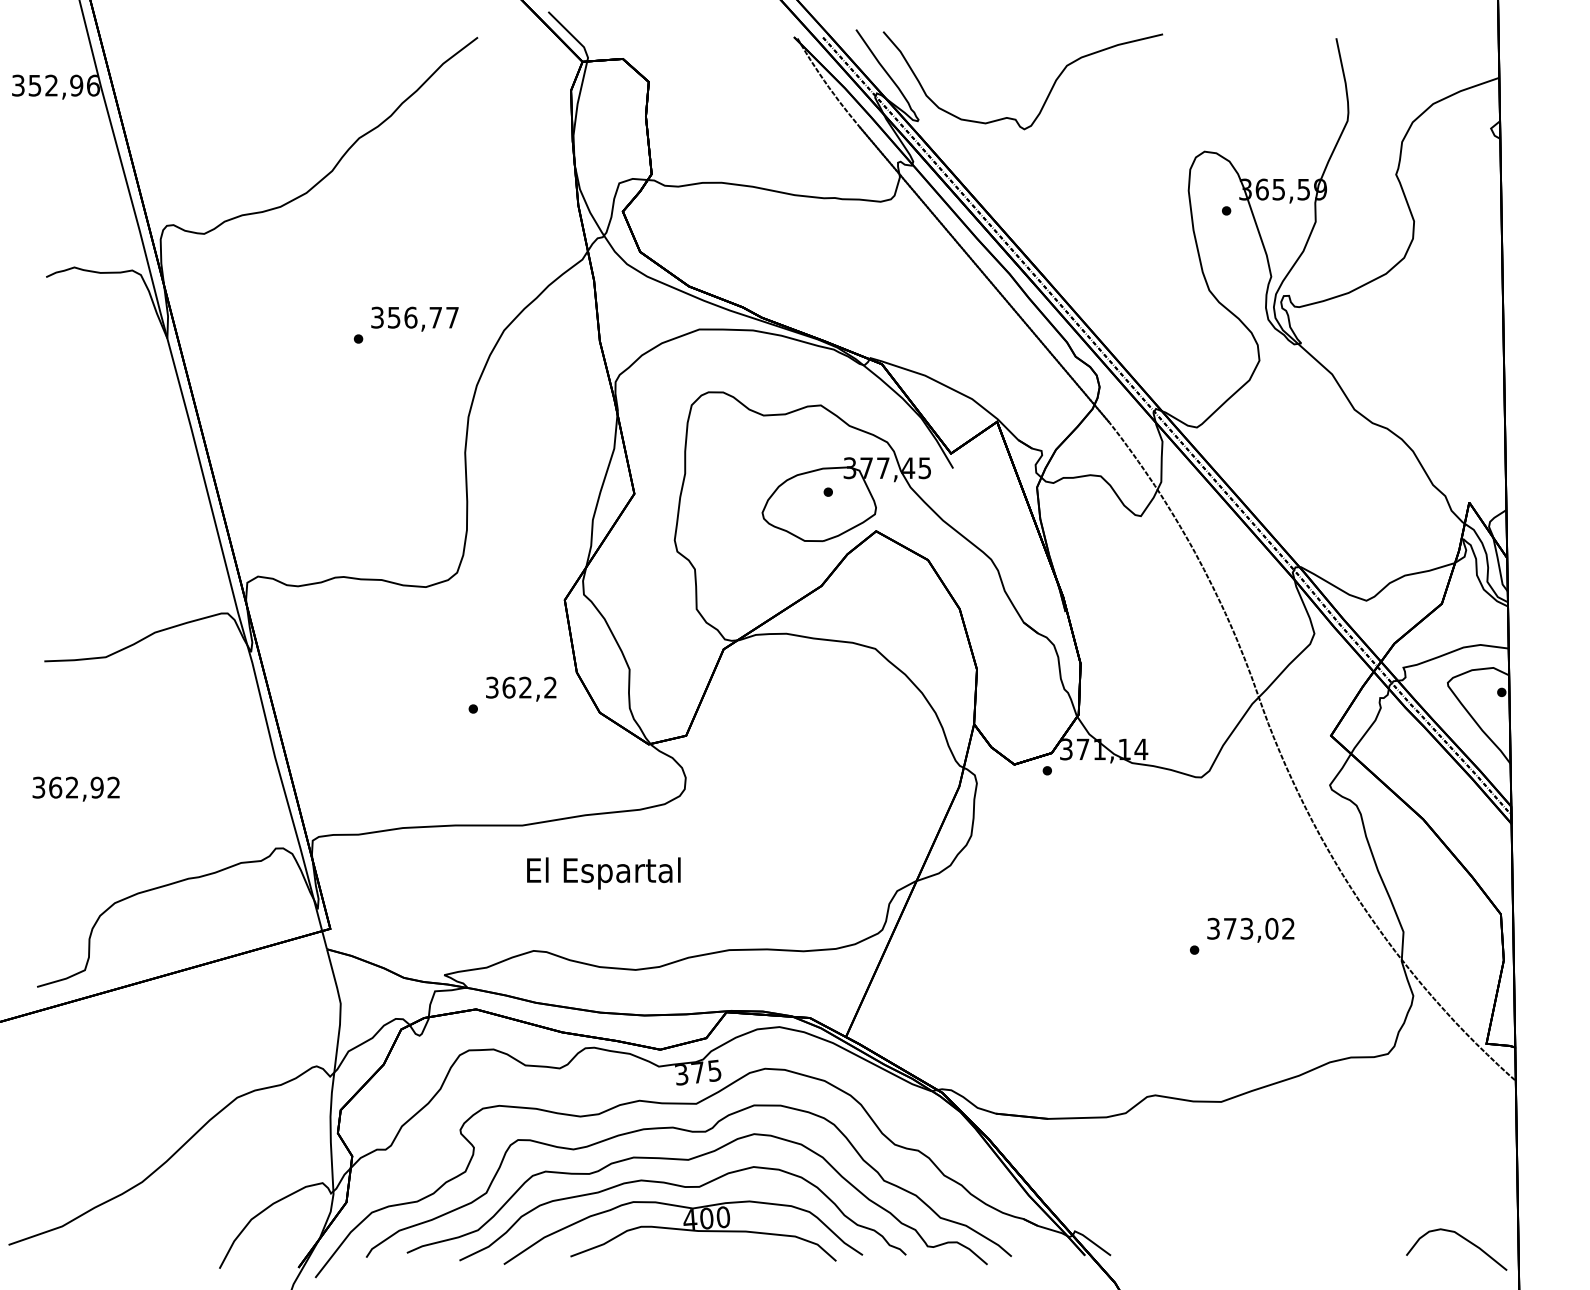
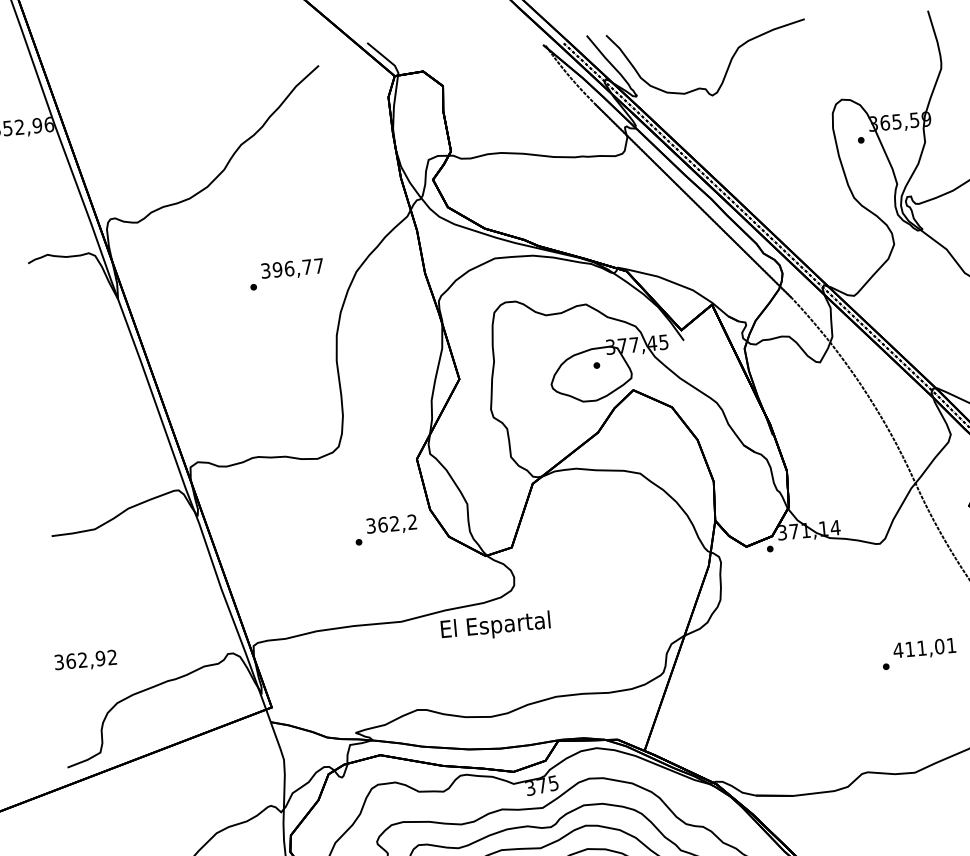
text: (393, 317) -> (277, 269), 356,77 -> 396,77
text: (75, 788) -> (85, 660), moved
text: (603, 873) -> (495, 626), moved
text: (1250, 928) -> (924, 647), 373,02 -> 411,01

